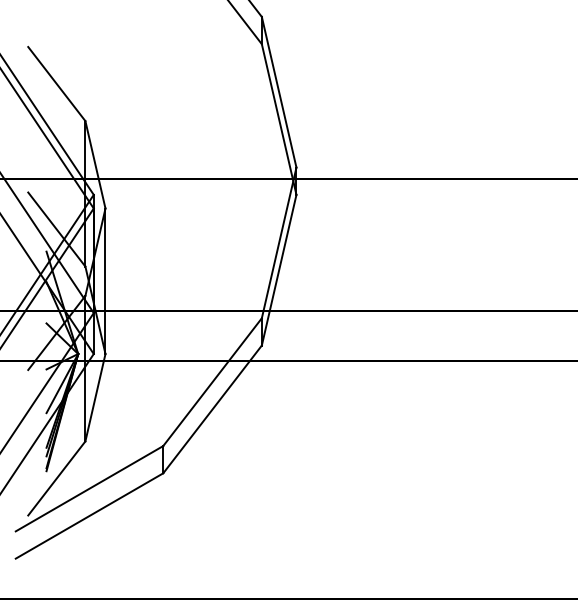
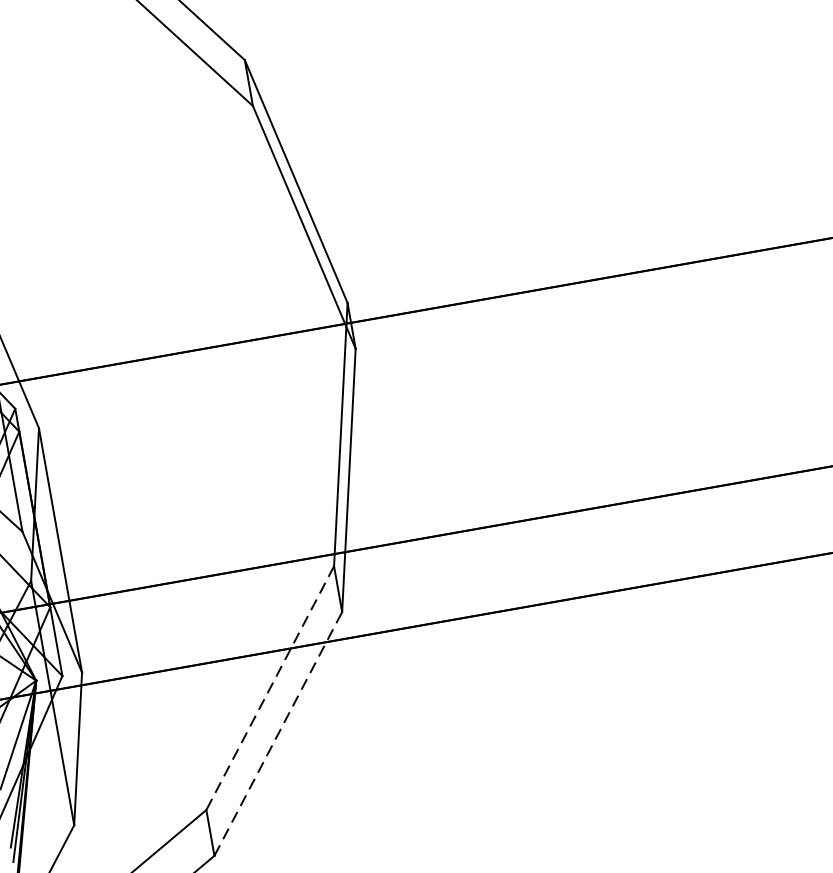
line: (212, 382) -> (270, 688), solid -> dashed
line: (212, 409) -> (278, 734), solid -> dashed

